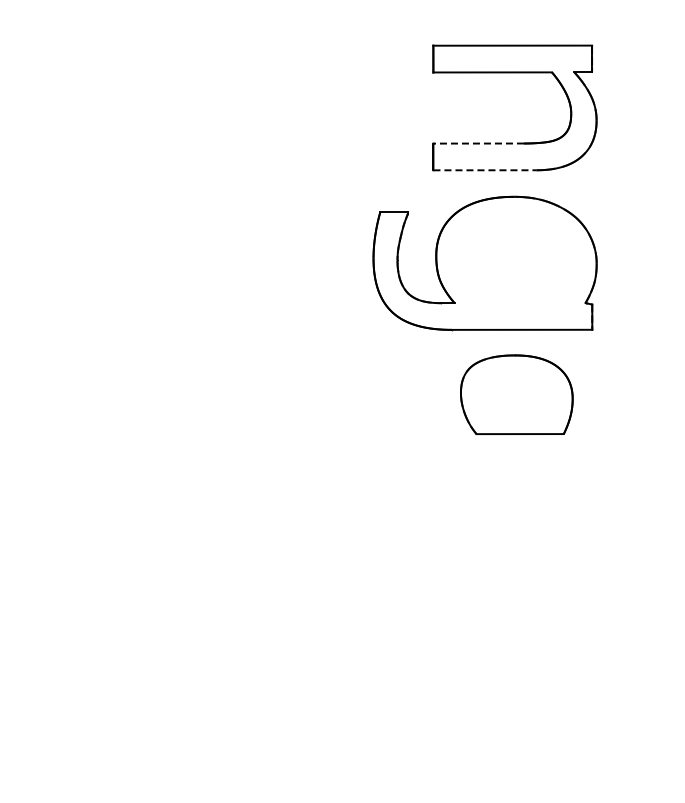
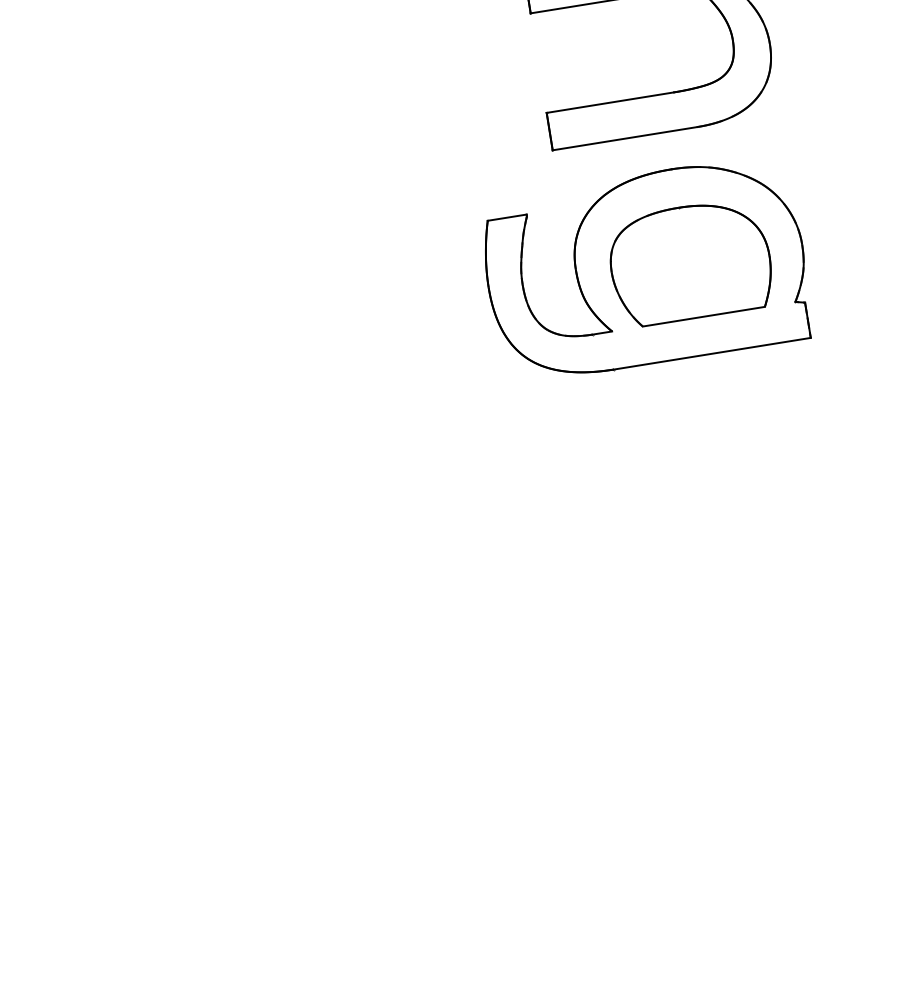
line: (478, 143) -> (609, 102), dashed -> solid
line: (484, 170) -> (624, 139), dashed -> solid
part: (516, 394) -> (689, 262), moved

